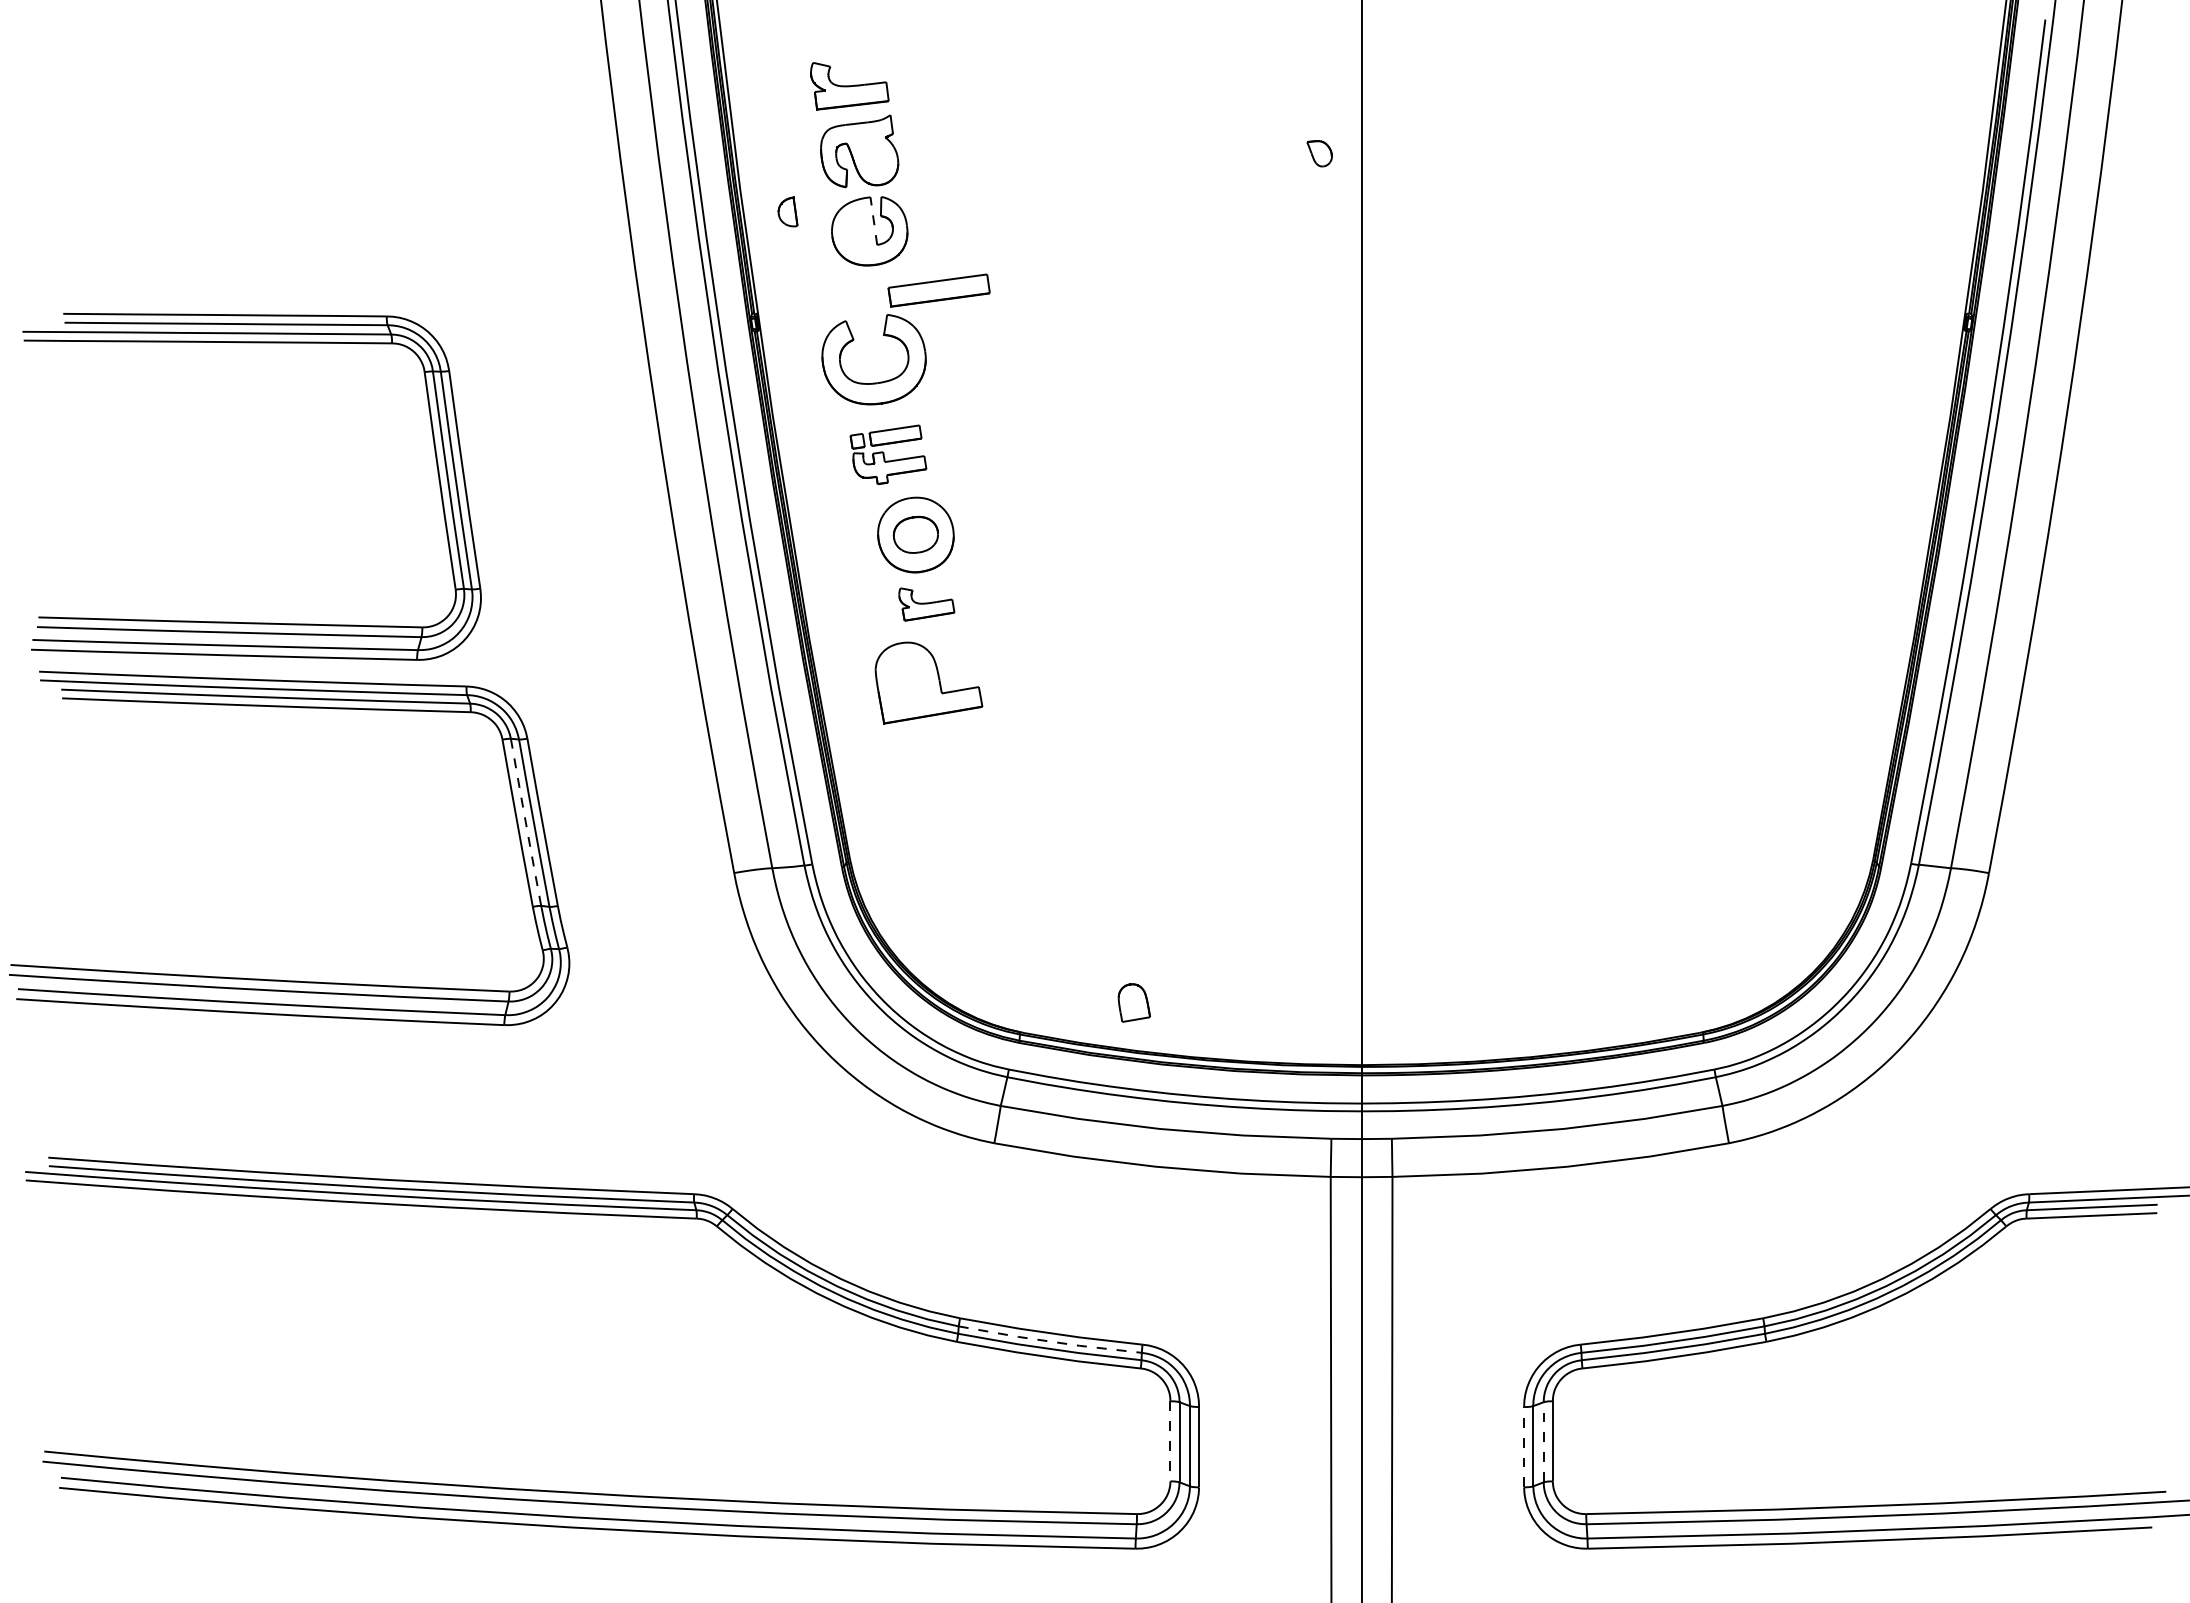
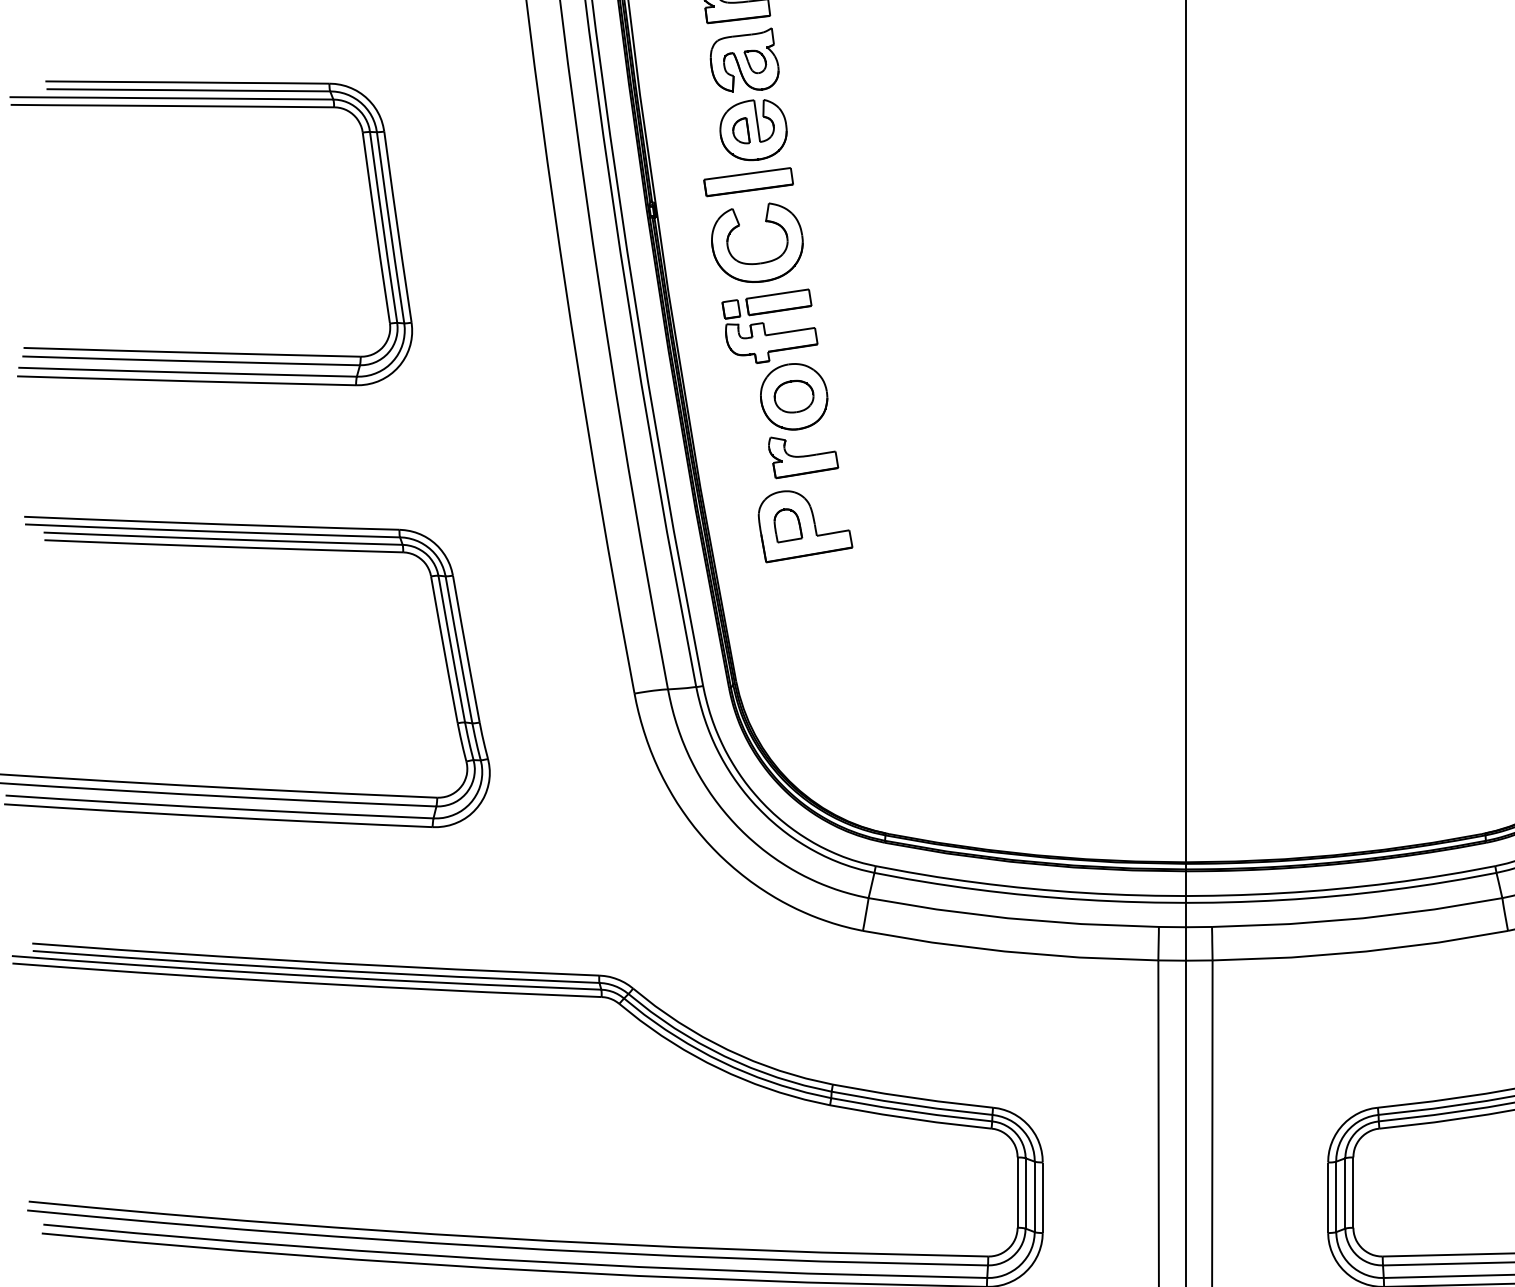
part: (1319, 153) -> (755, 61), moved
part: (787, 211) -> (741, 130), moved
line: (873, 220) -> (756, 120), dashed -> solid
part: (938, 290) -> (748, 182), moved
part: (888, 454) -> (770, 326), size x1.43
part: (926, 604) -> (803, 457), size x1.43
part: (251, 622) -> (210, 352), moved
line: (525, 822) -> (451, 649), dashed -> solid
part: (1133, 1002) -> (787, 525), moved
line: (1050, 1341) -> (912, 1104), dashed -> solid
line: (1170, 1441) -> (1017, 1192), dashed -> solid
line: (1543, 1441) -> (1345, 1192), dashed -> solid
line: (1524, 1446) -> (1328, 1197), dashed -> solid

